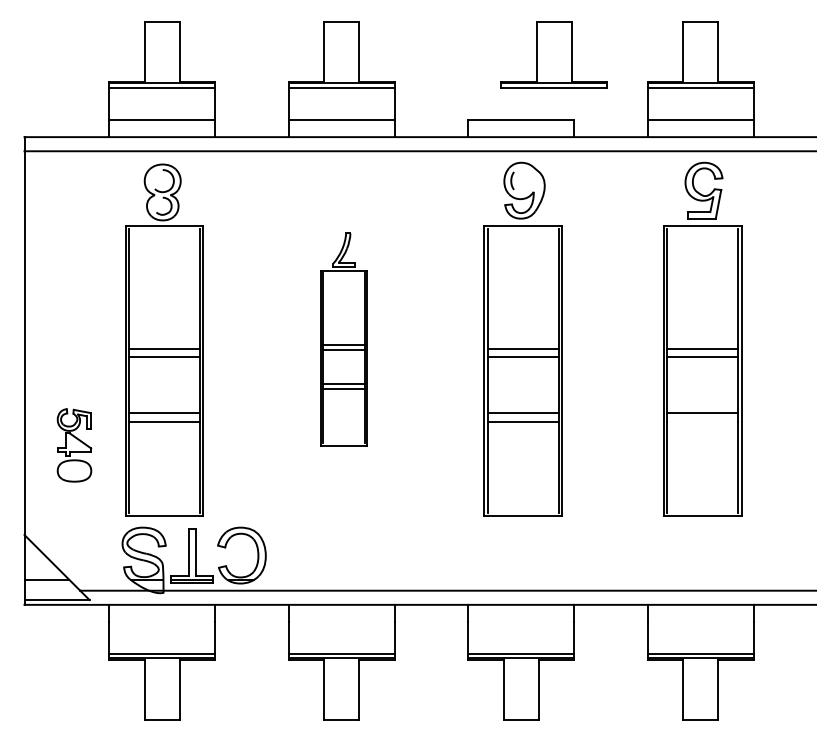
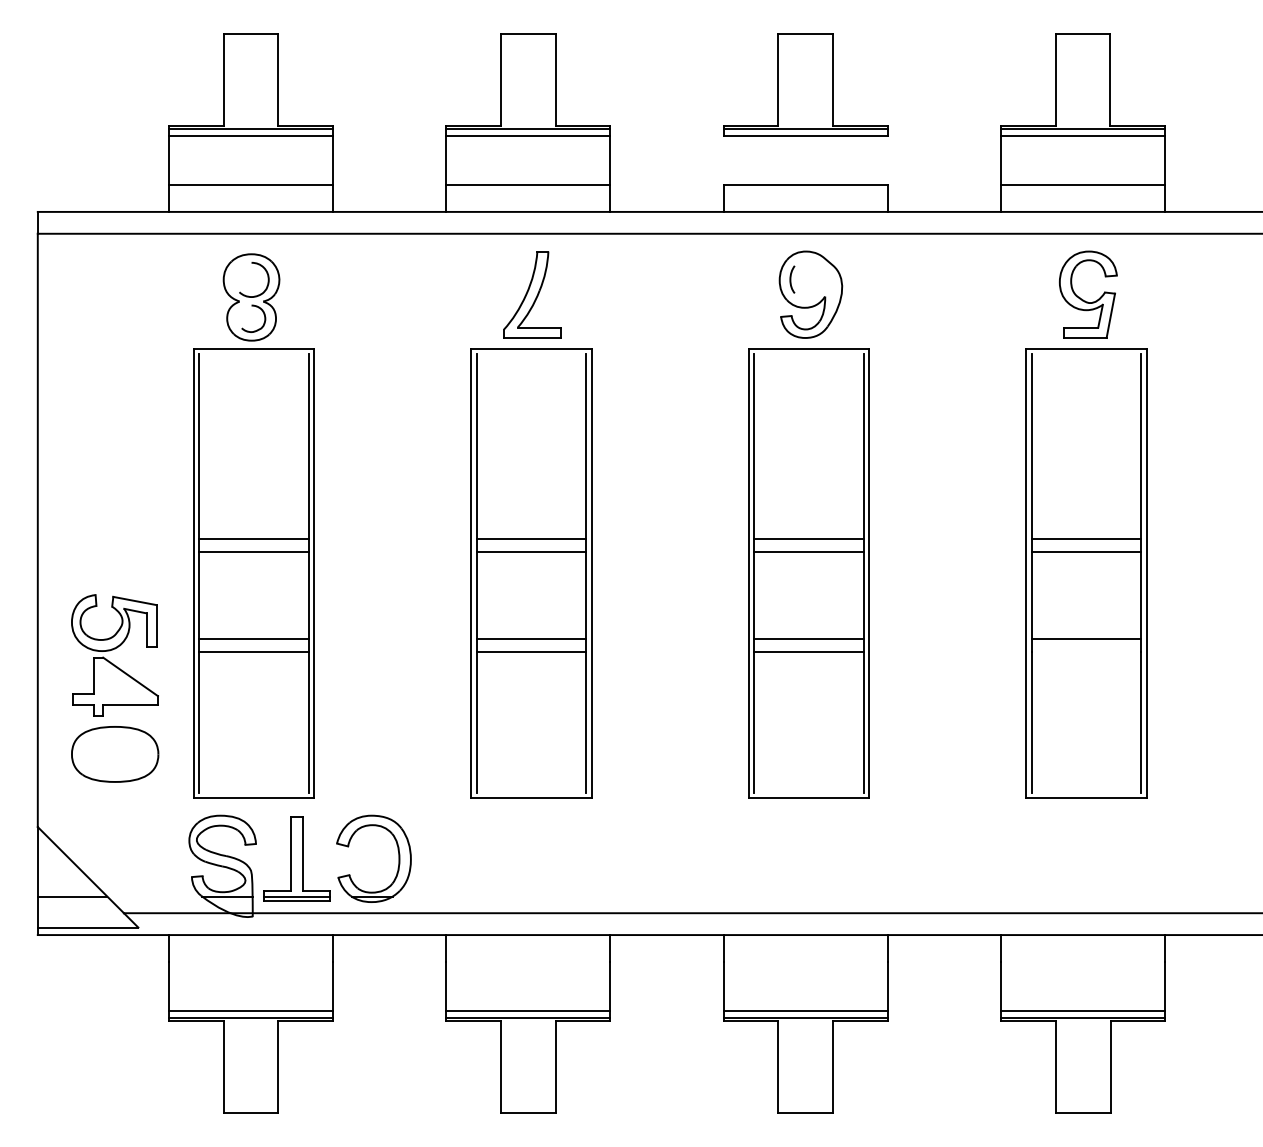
part: (553, 54) -> (804, 84), moved
part: (343, 339) -> (531, 524), size x1.67
part: (74, 445) -> (115, 688), size x1.67

